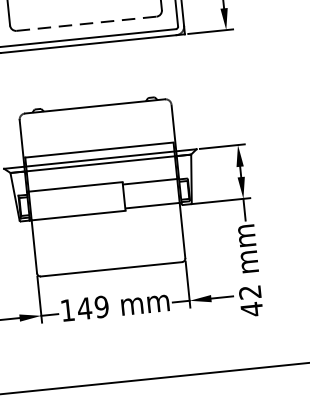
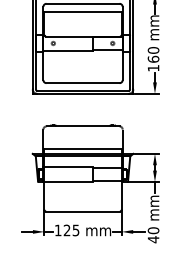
line: (87, 24) -> (83, 83), dashed -> solid
text: (250, 291) -> (153, 230), 42 -> 40
text: (93, 307) -> (71, 230), 149 -> 125

